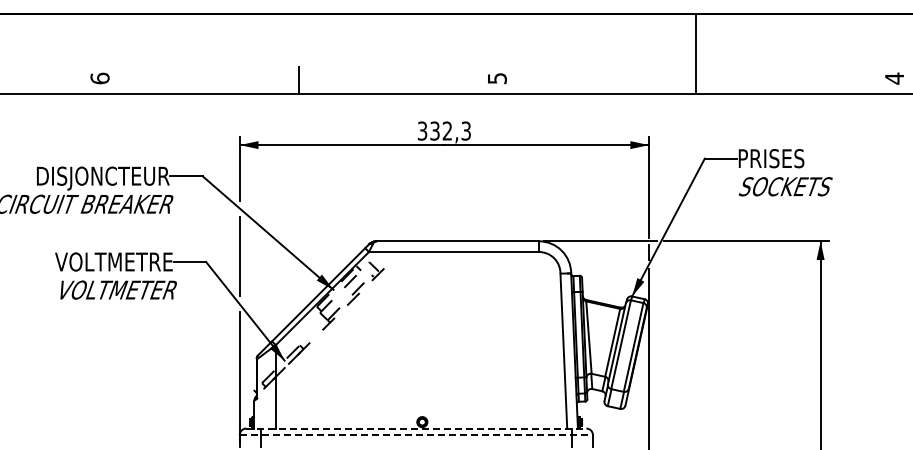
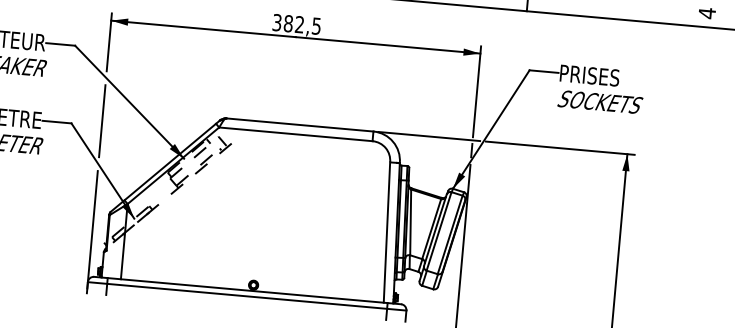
text: (450, 130) -> (302, 24), 332,3 -> 382,5
line: (416, 428) -> (247, 290), dashed -> solid
line: (416, 434) -> (247, 295), dashed -> solid

